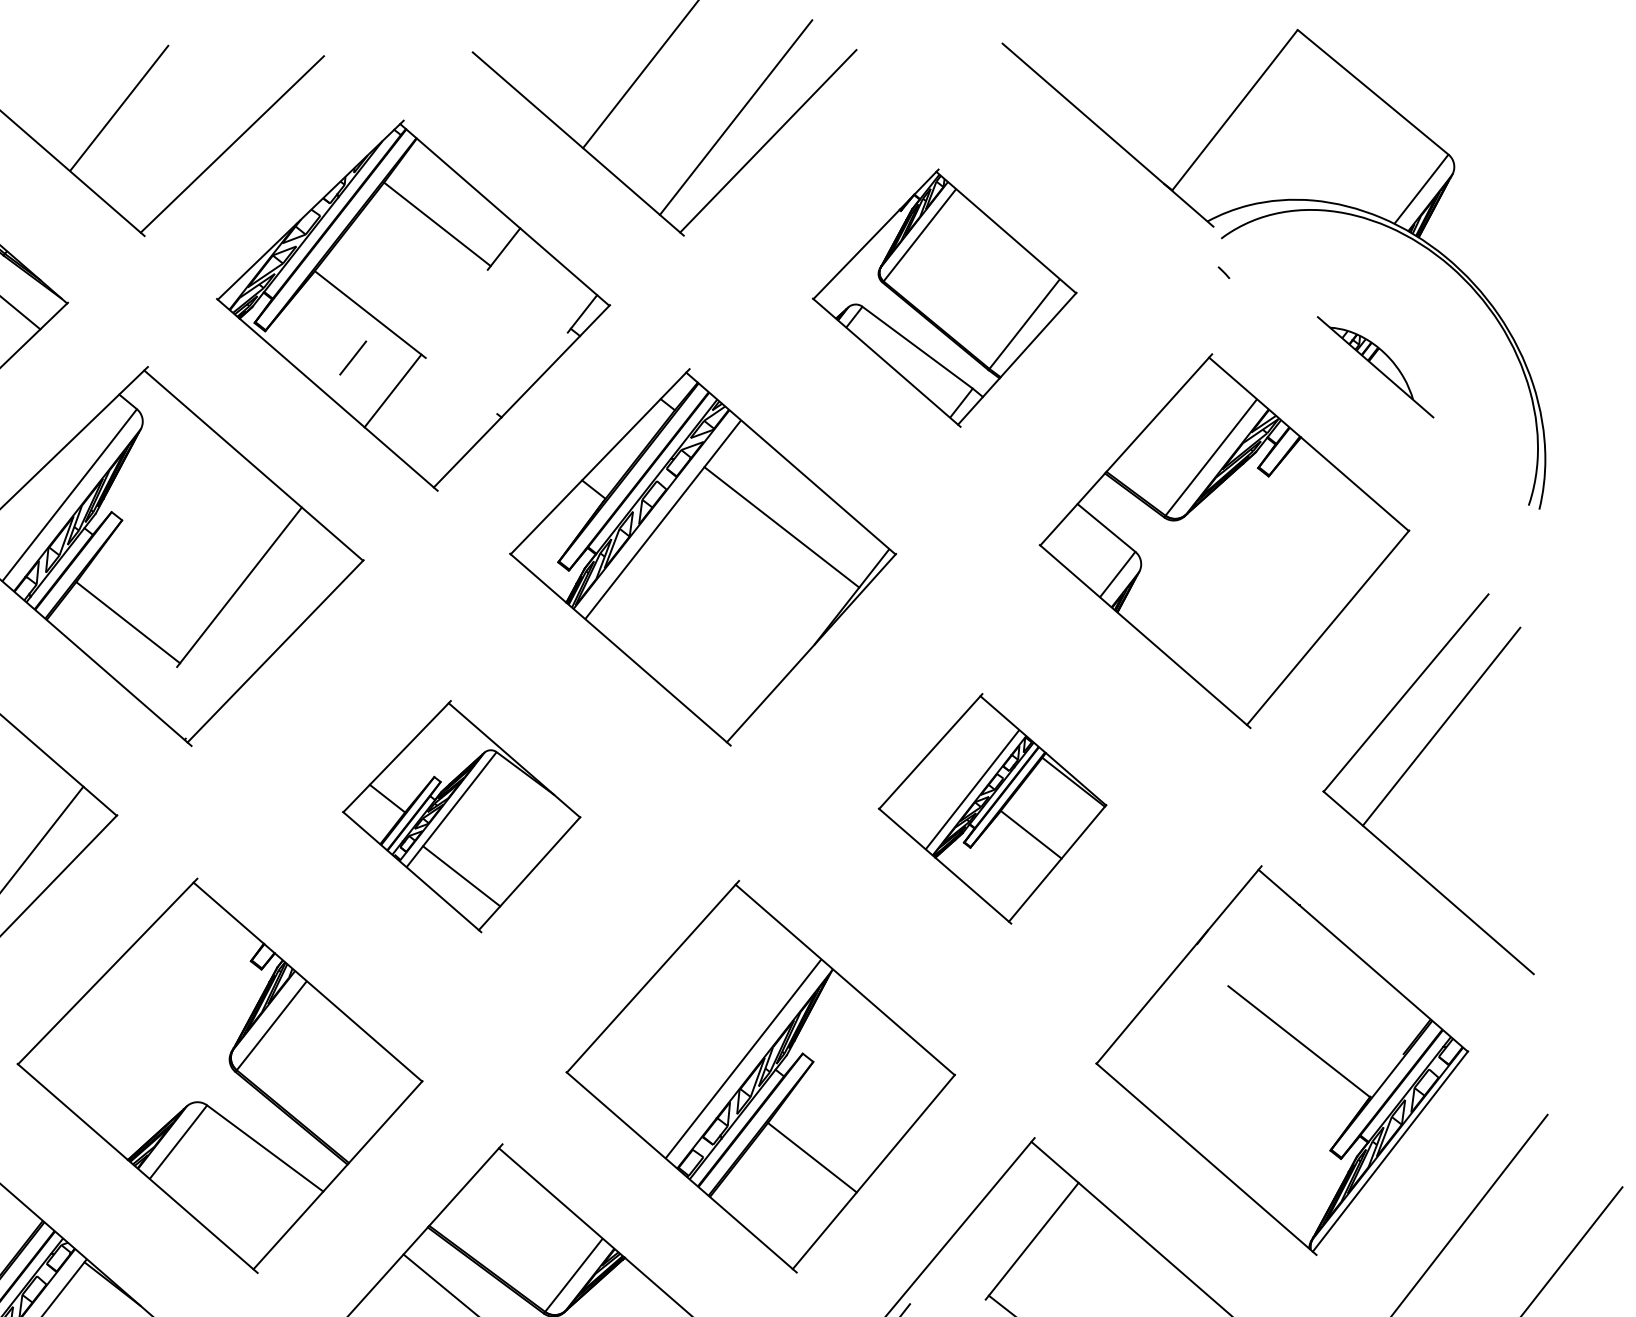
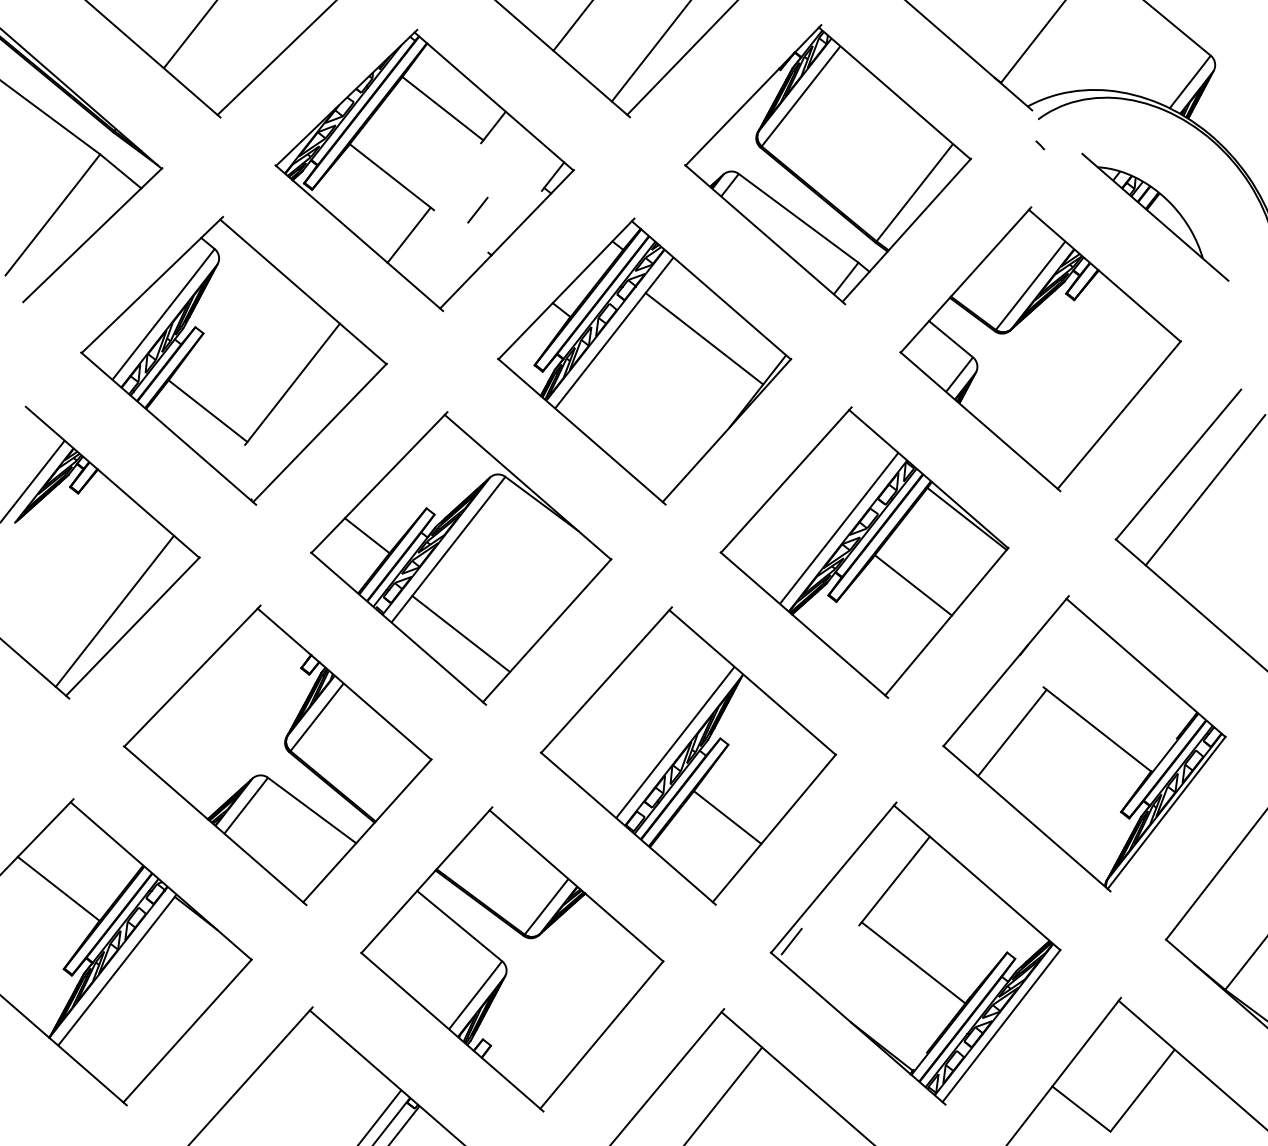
part: (945, 297) -> (828, 164), size x1.43
line: (352, 357) -> (477, 209), moved
part: (1375, 366) -> (1155, 216), size x1.67
part: (992, 808) -> (864, 552), size x1.67
part: (461, 816) -> (461, 558), size x1.67
line: (1187, 1045) -> (1012, 732), added

